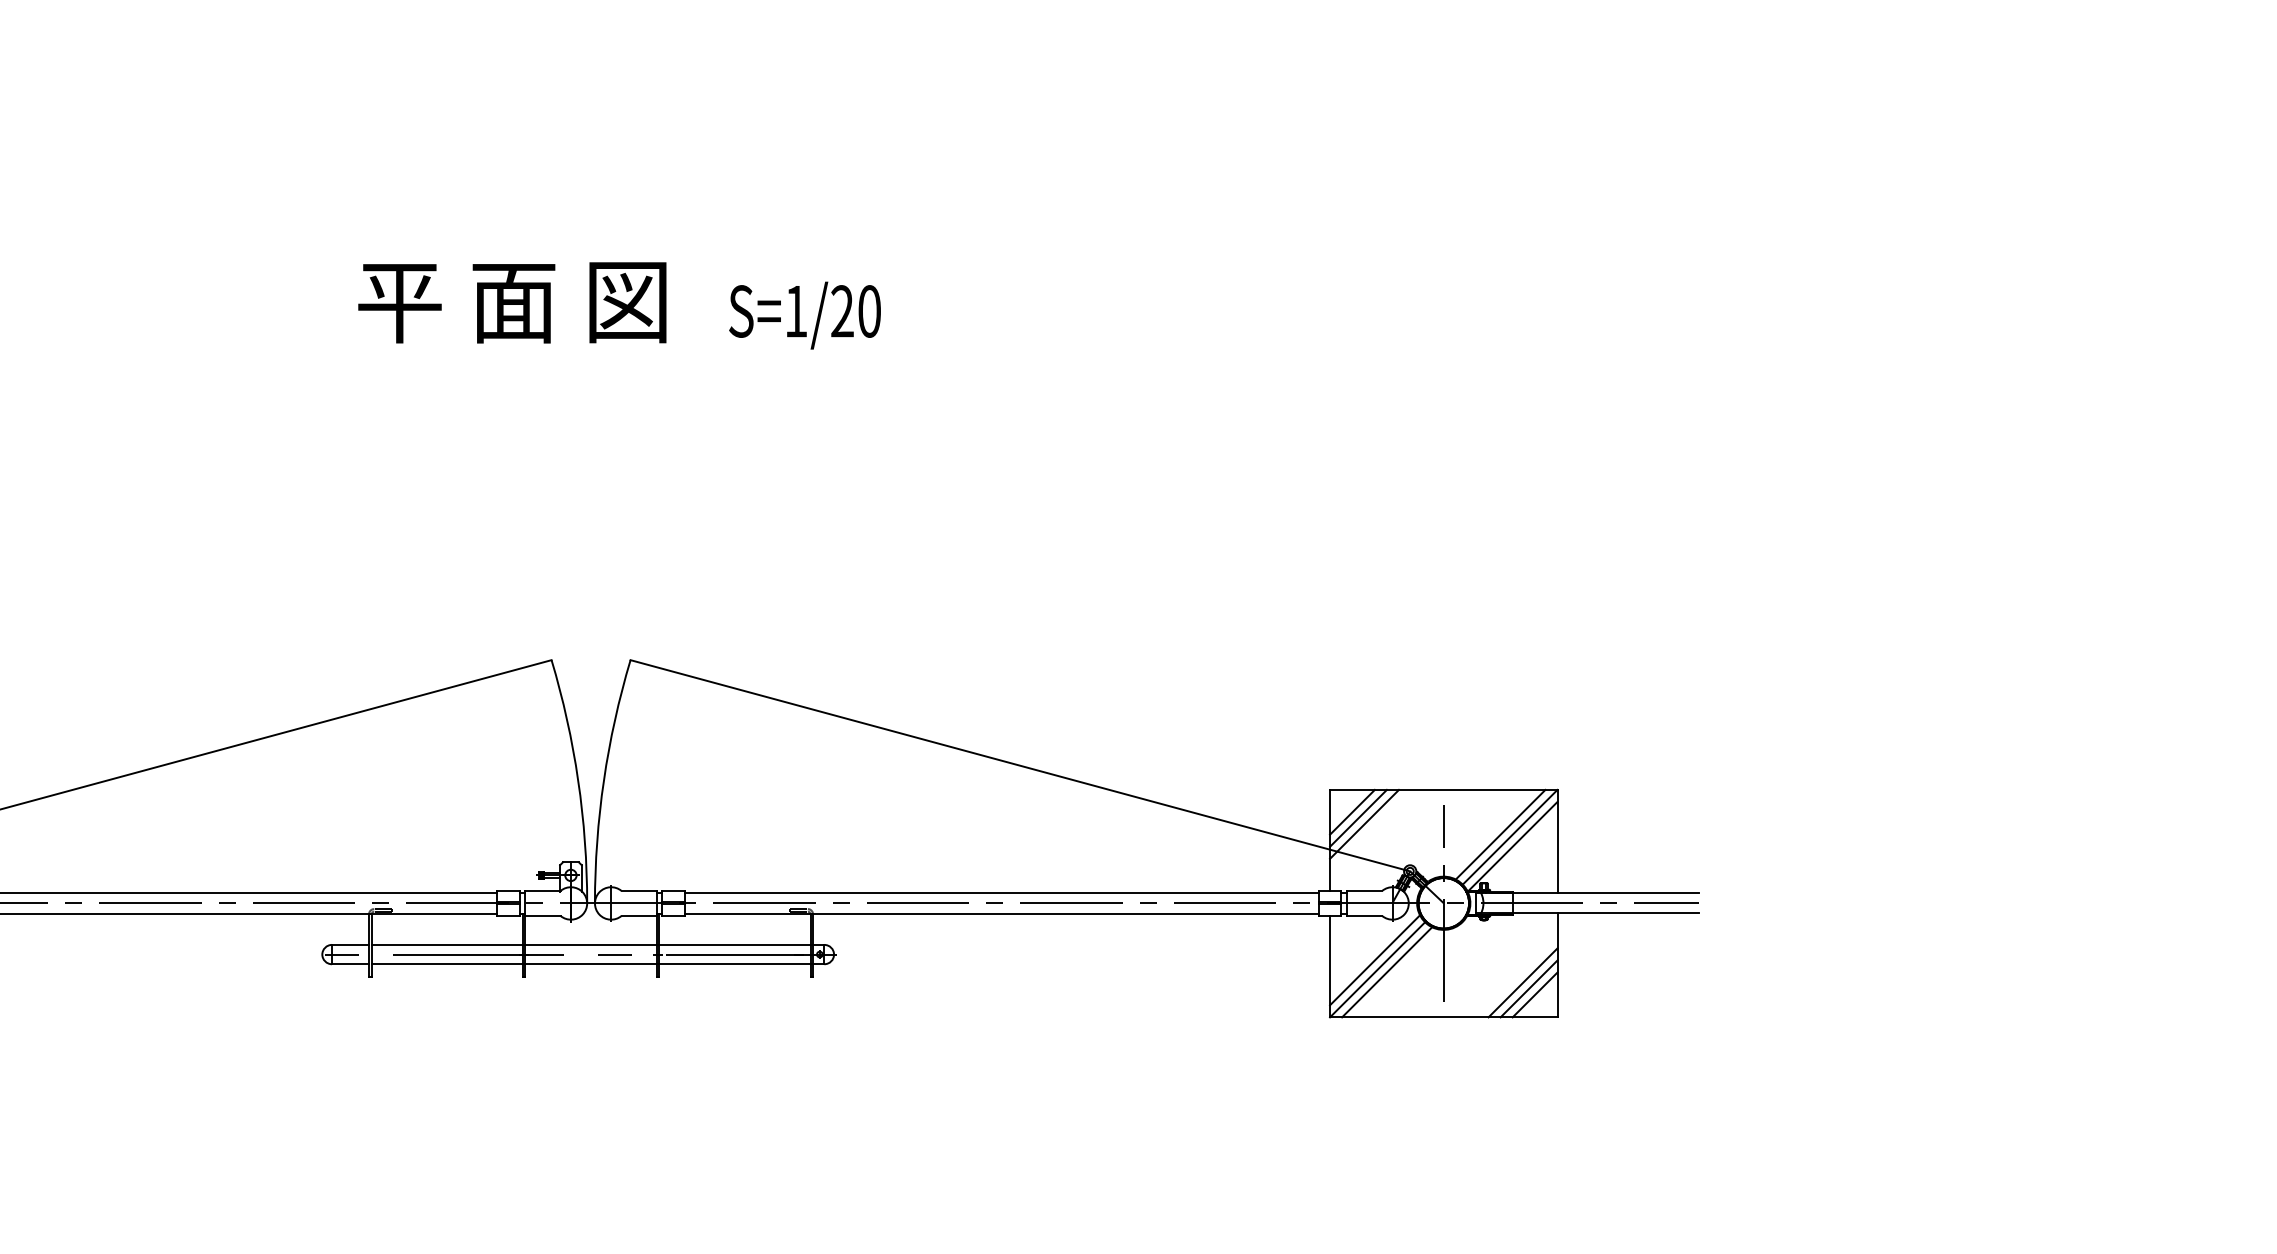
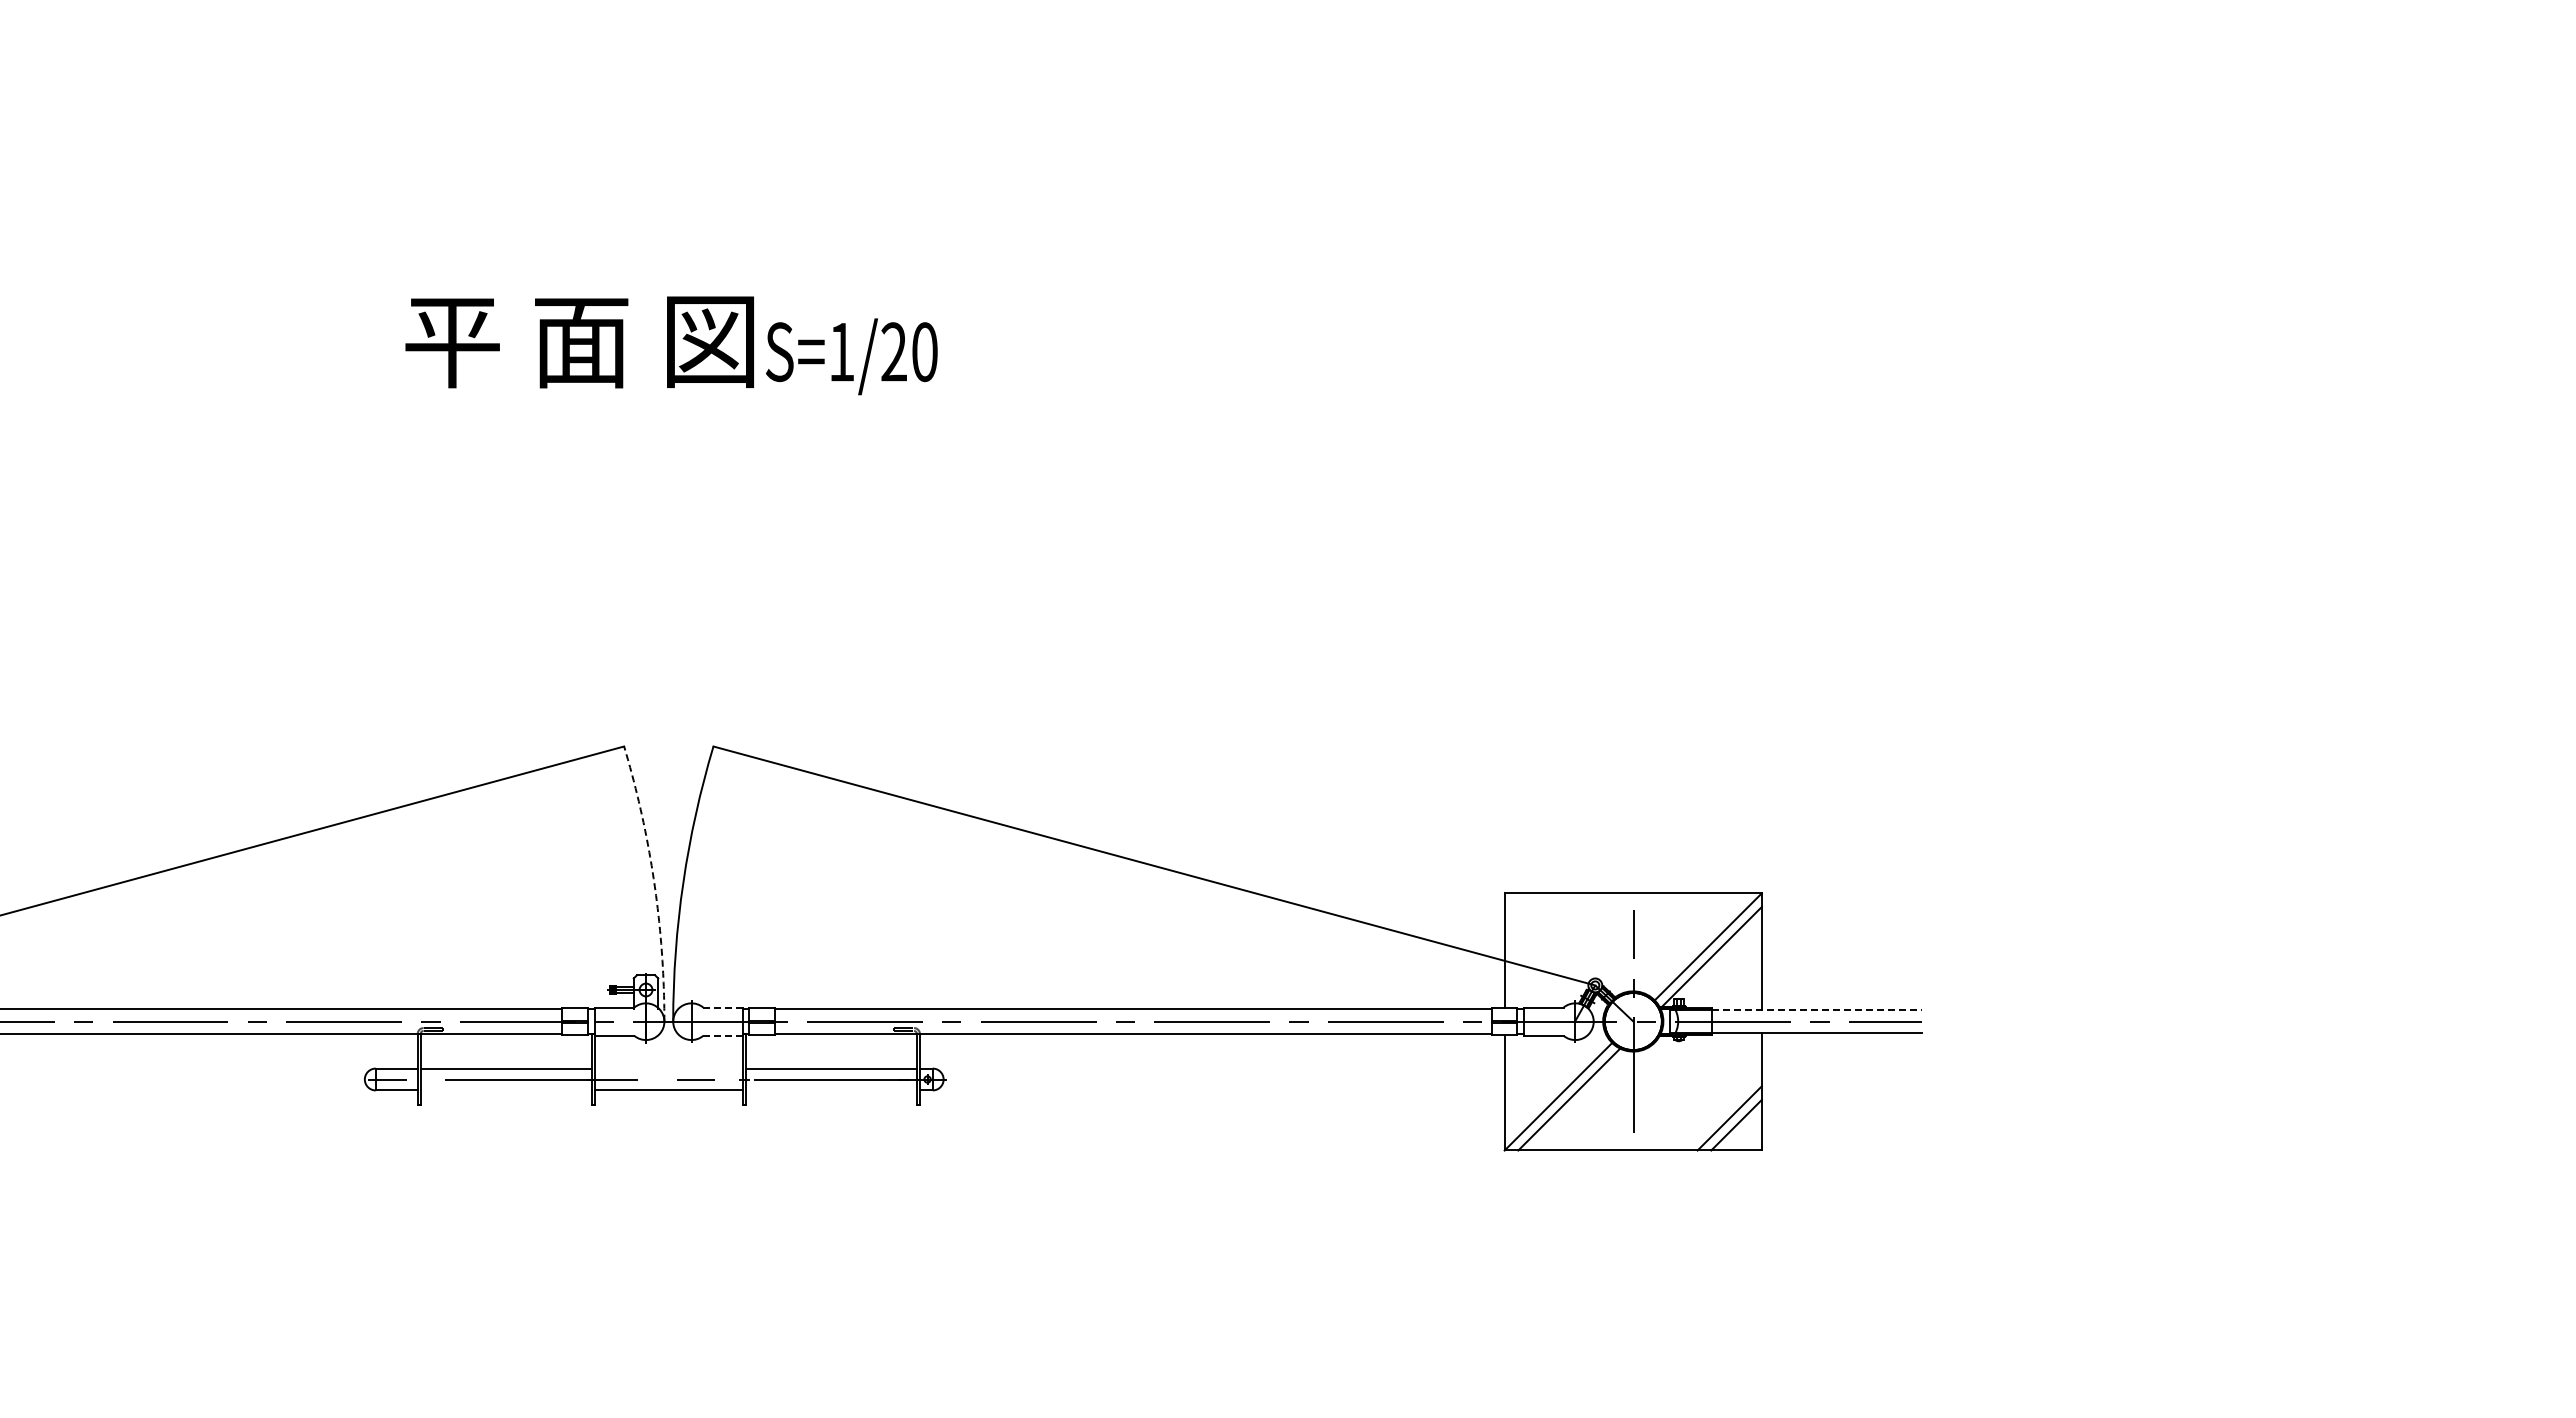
text: (804, 315) -> (851, 356), moved
arc: (578, 780) -> (654, 882), solid -> dashed
line: (1352, 812) -> (1529, 918), removed
line: (1358, 818) -> (1536, 925), removed
line: (1364, 824) -> (1543, 932), removed
line: (1500, 834) -> (1697, 943), removed
line: (639, 890) -> (723, 1007), solid -> dashed
line: (1606, 893) -> (1817, 1010), solid -> dashed
line: (639, 915) -> (723, 1035), solid -> dashed
line: (590, 944) -> (668, 1068), removed
line: (1374, 959) -> (1555, 1085), removed
line: (446, 964) -> (505, 1090), removed
line: (734, 964) -> (831, 1090), removed
line: (1522, 982) -> (1722, 1111), removed

